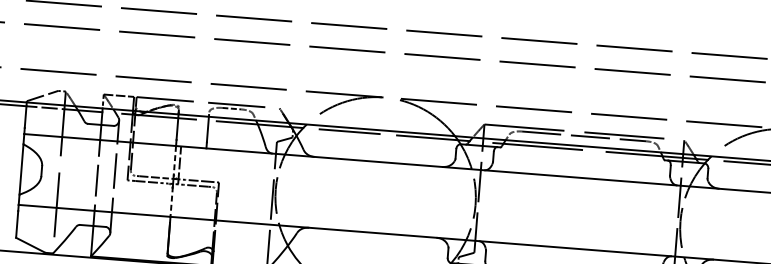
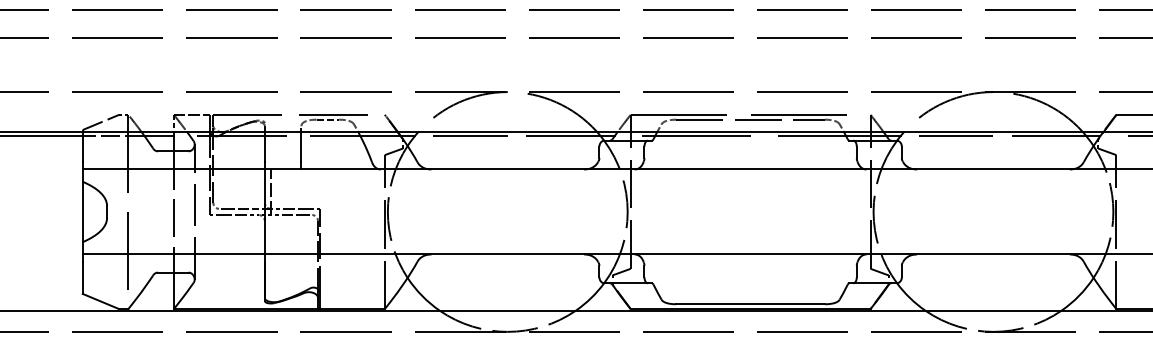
line: (174, 161) -> (264, 188), dashed -> solid
line: (171, 201) -> (264, 236), dashed -> solid

